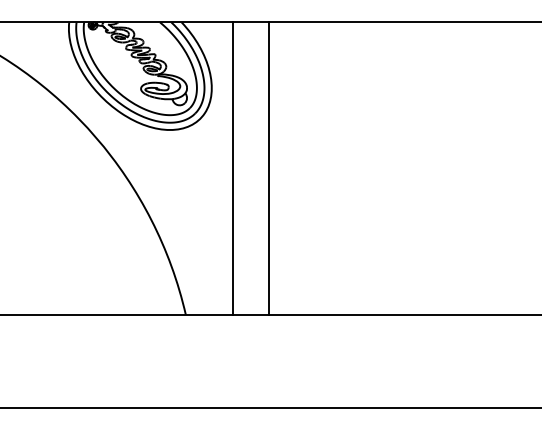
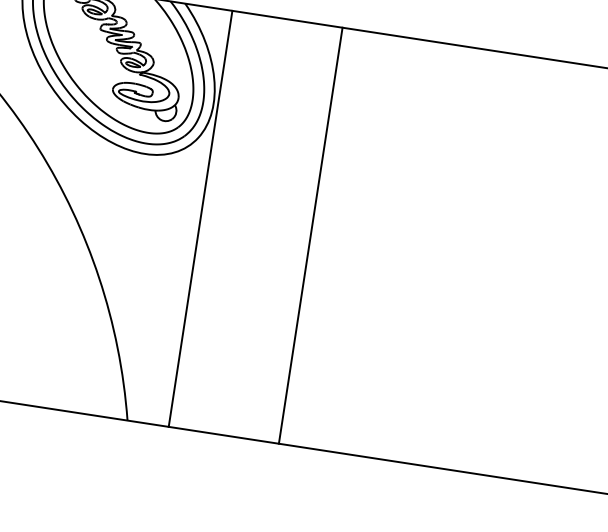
line: (232, 168) -> (200, 218), moved
line: (269, 168) -> (310, 235), moved

